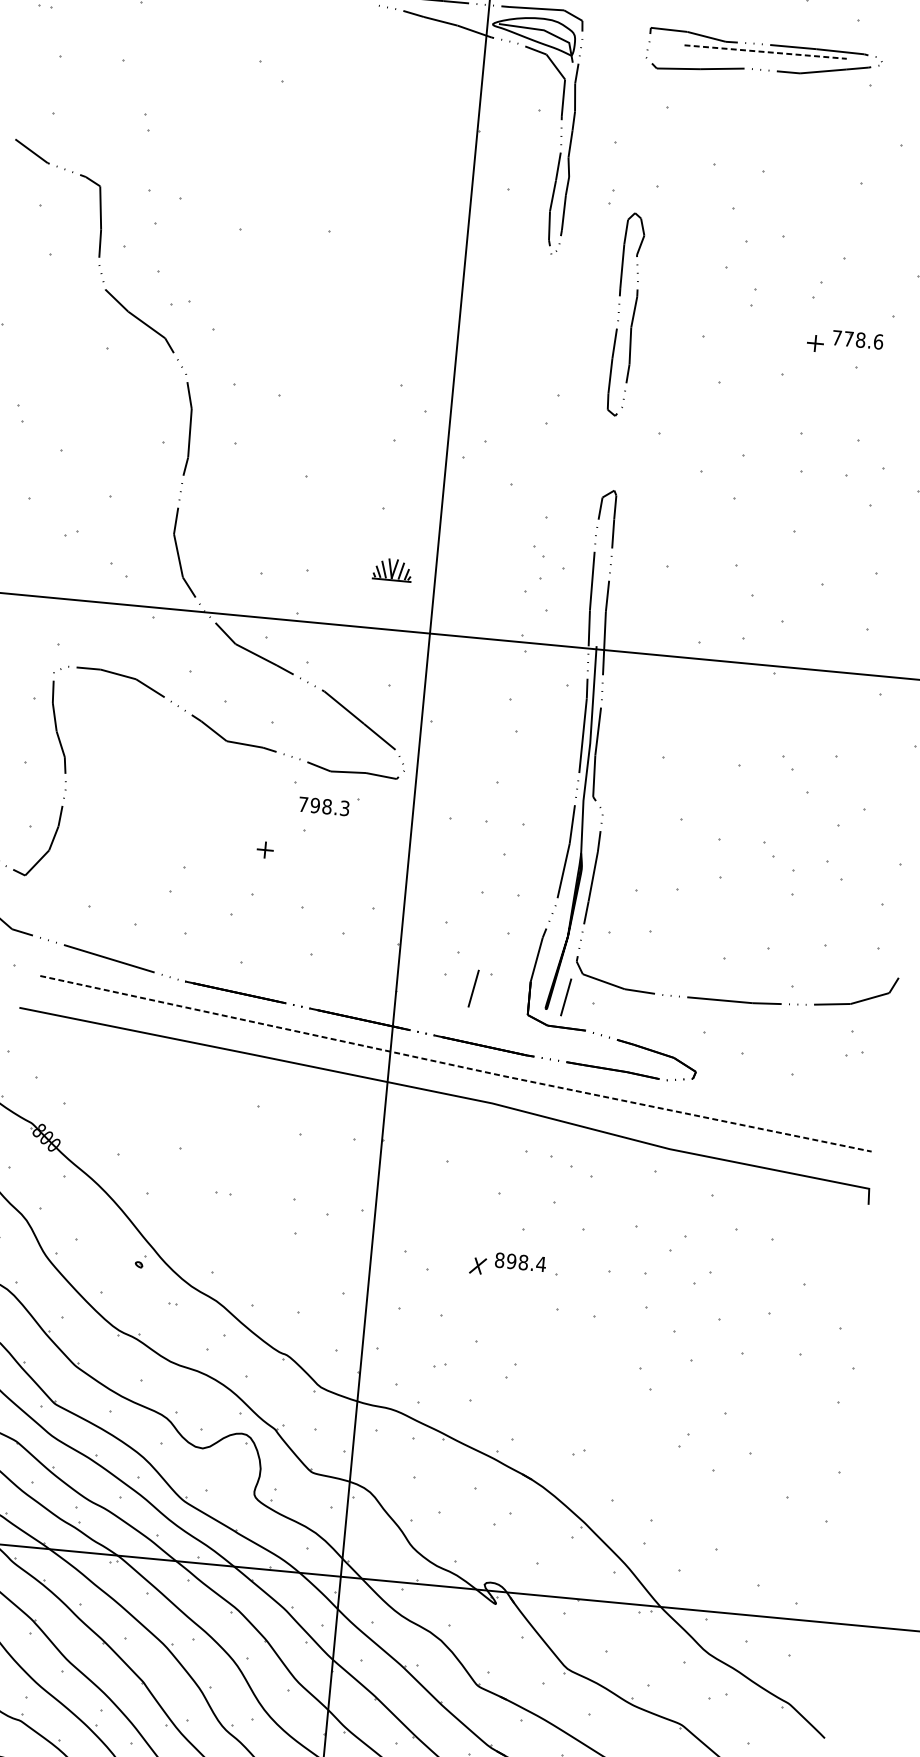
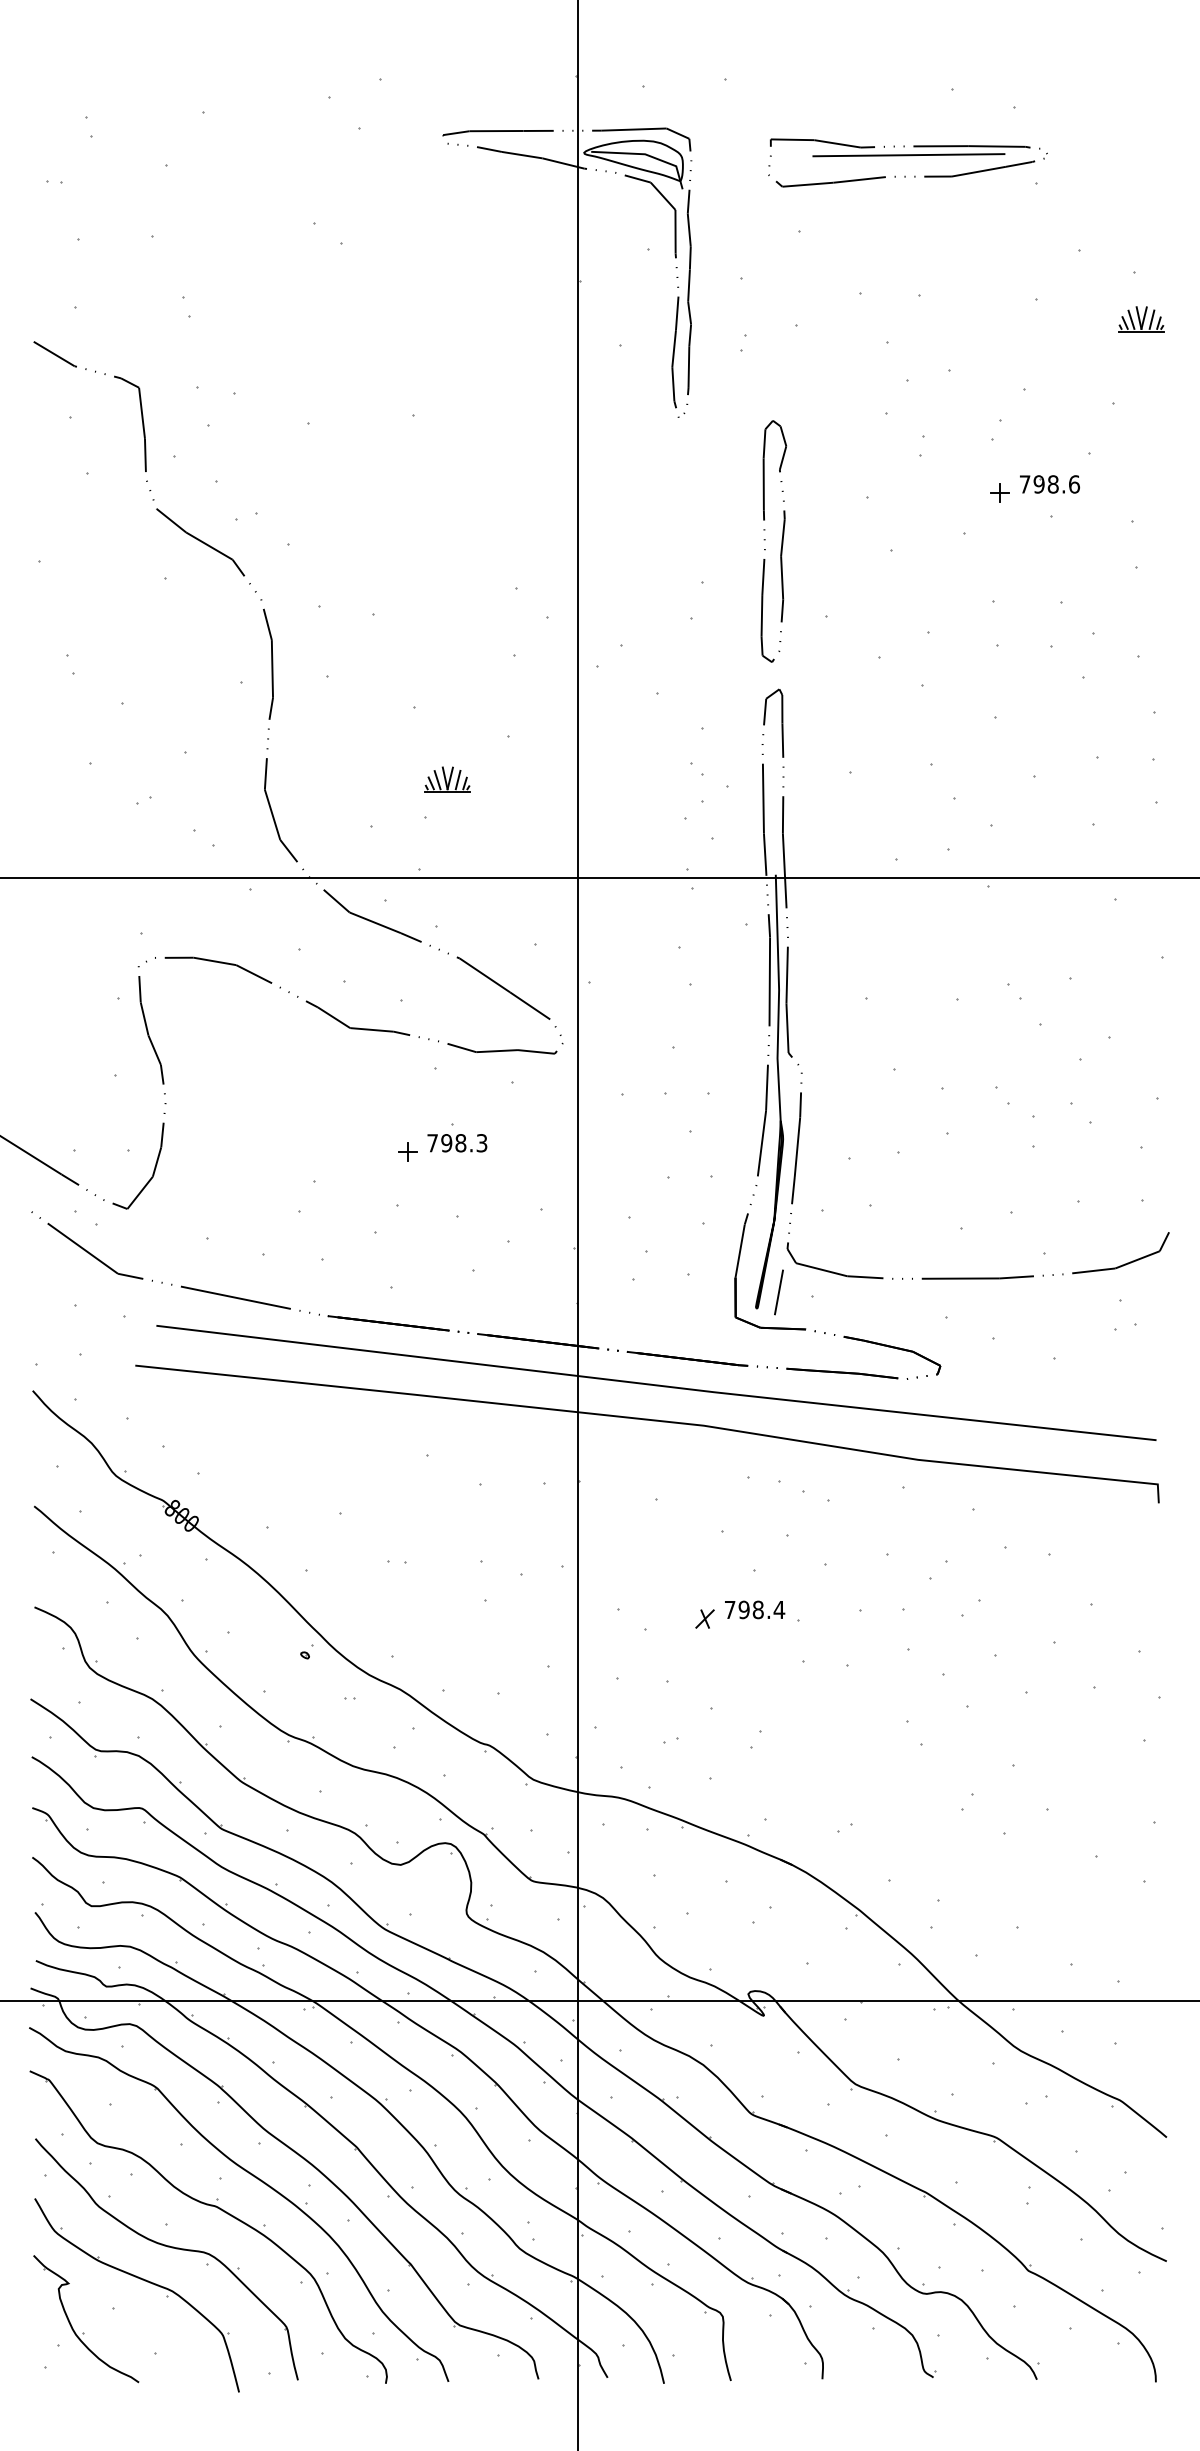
line: (766, 52) -> (909, 155), dashed -> solid
part: (632, 315) -> (781, 541), moved
text: (848, 339) -> (1038, 484), 778.6 -> 798.6
part: (392, 569) -> (447, 779), moved
text: (324, 806) -> (457, 1143), moved
line: (473, 988) -> (668, 1292), removed
line: (456, 1065) -> (657, 1385), dashed -> solid
text: (499, 1259) -> (729, 1609), 898.4 -> 798.4

